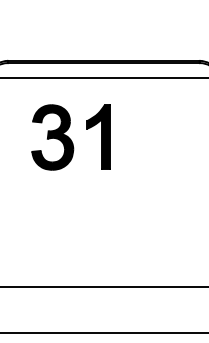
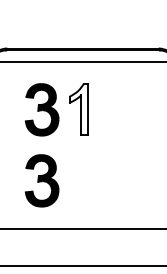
fill: (98, 137) -> (78, 109), removed
part: (53, 225) -> (42, 180), added

